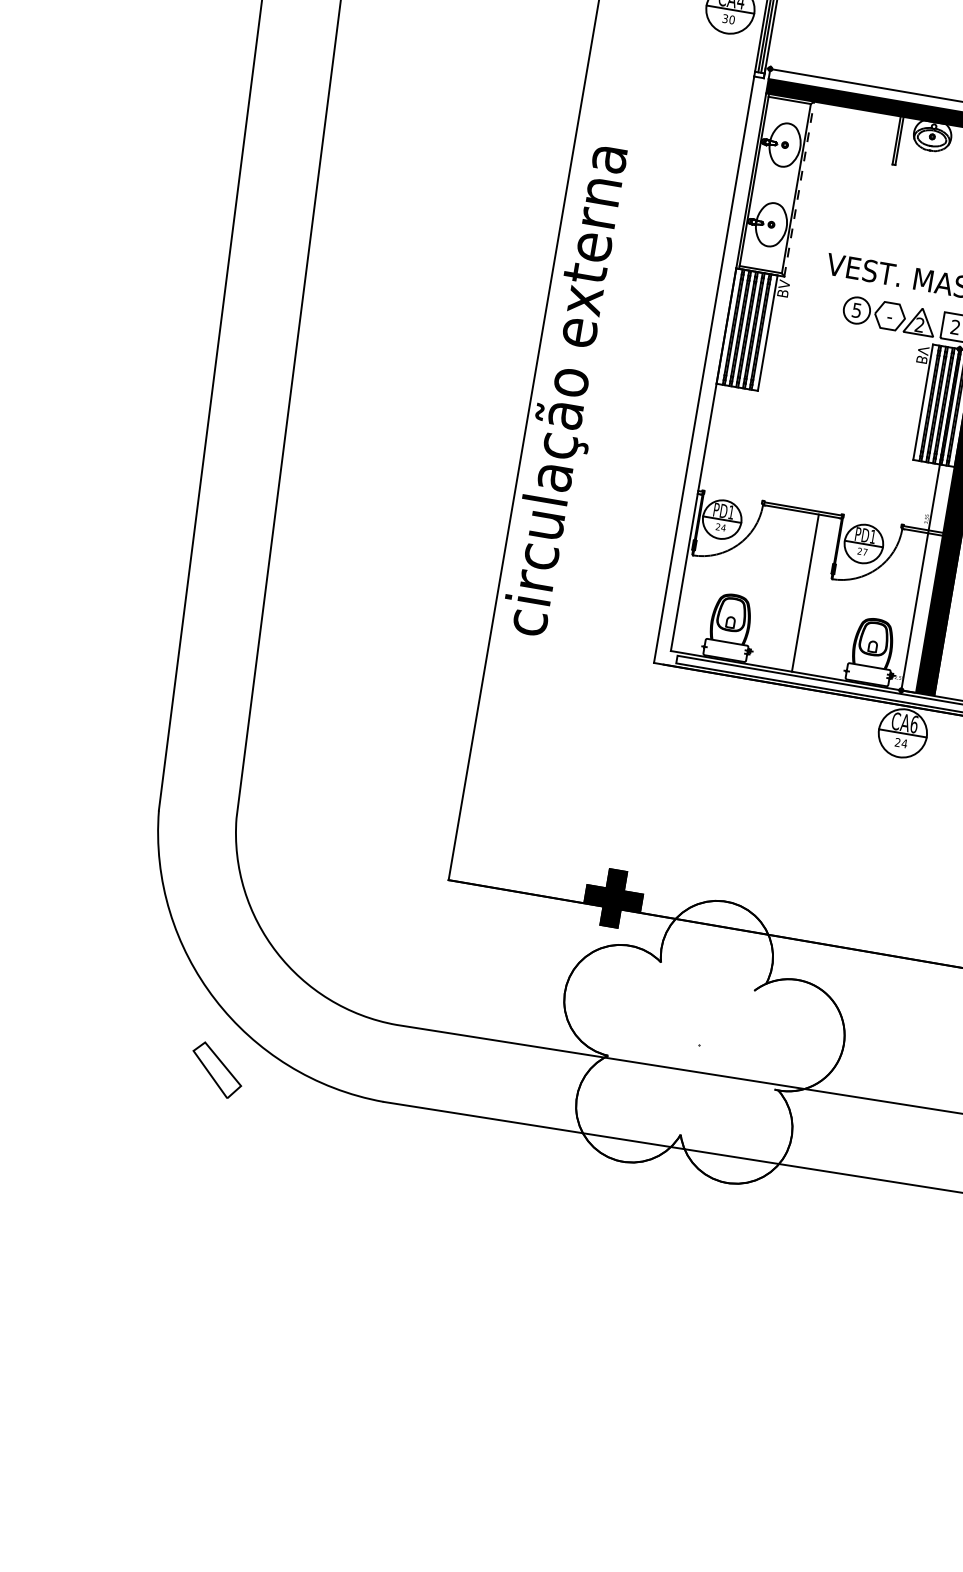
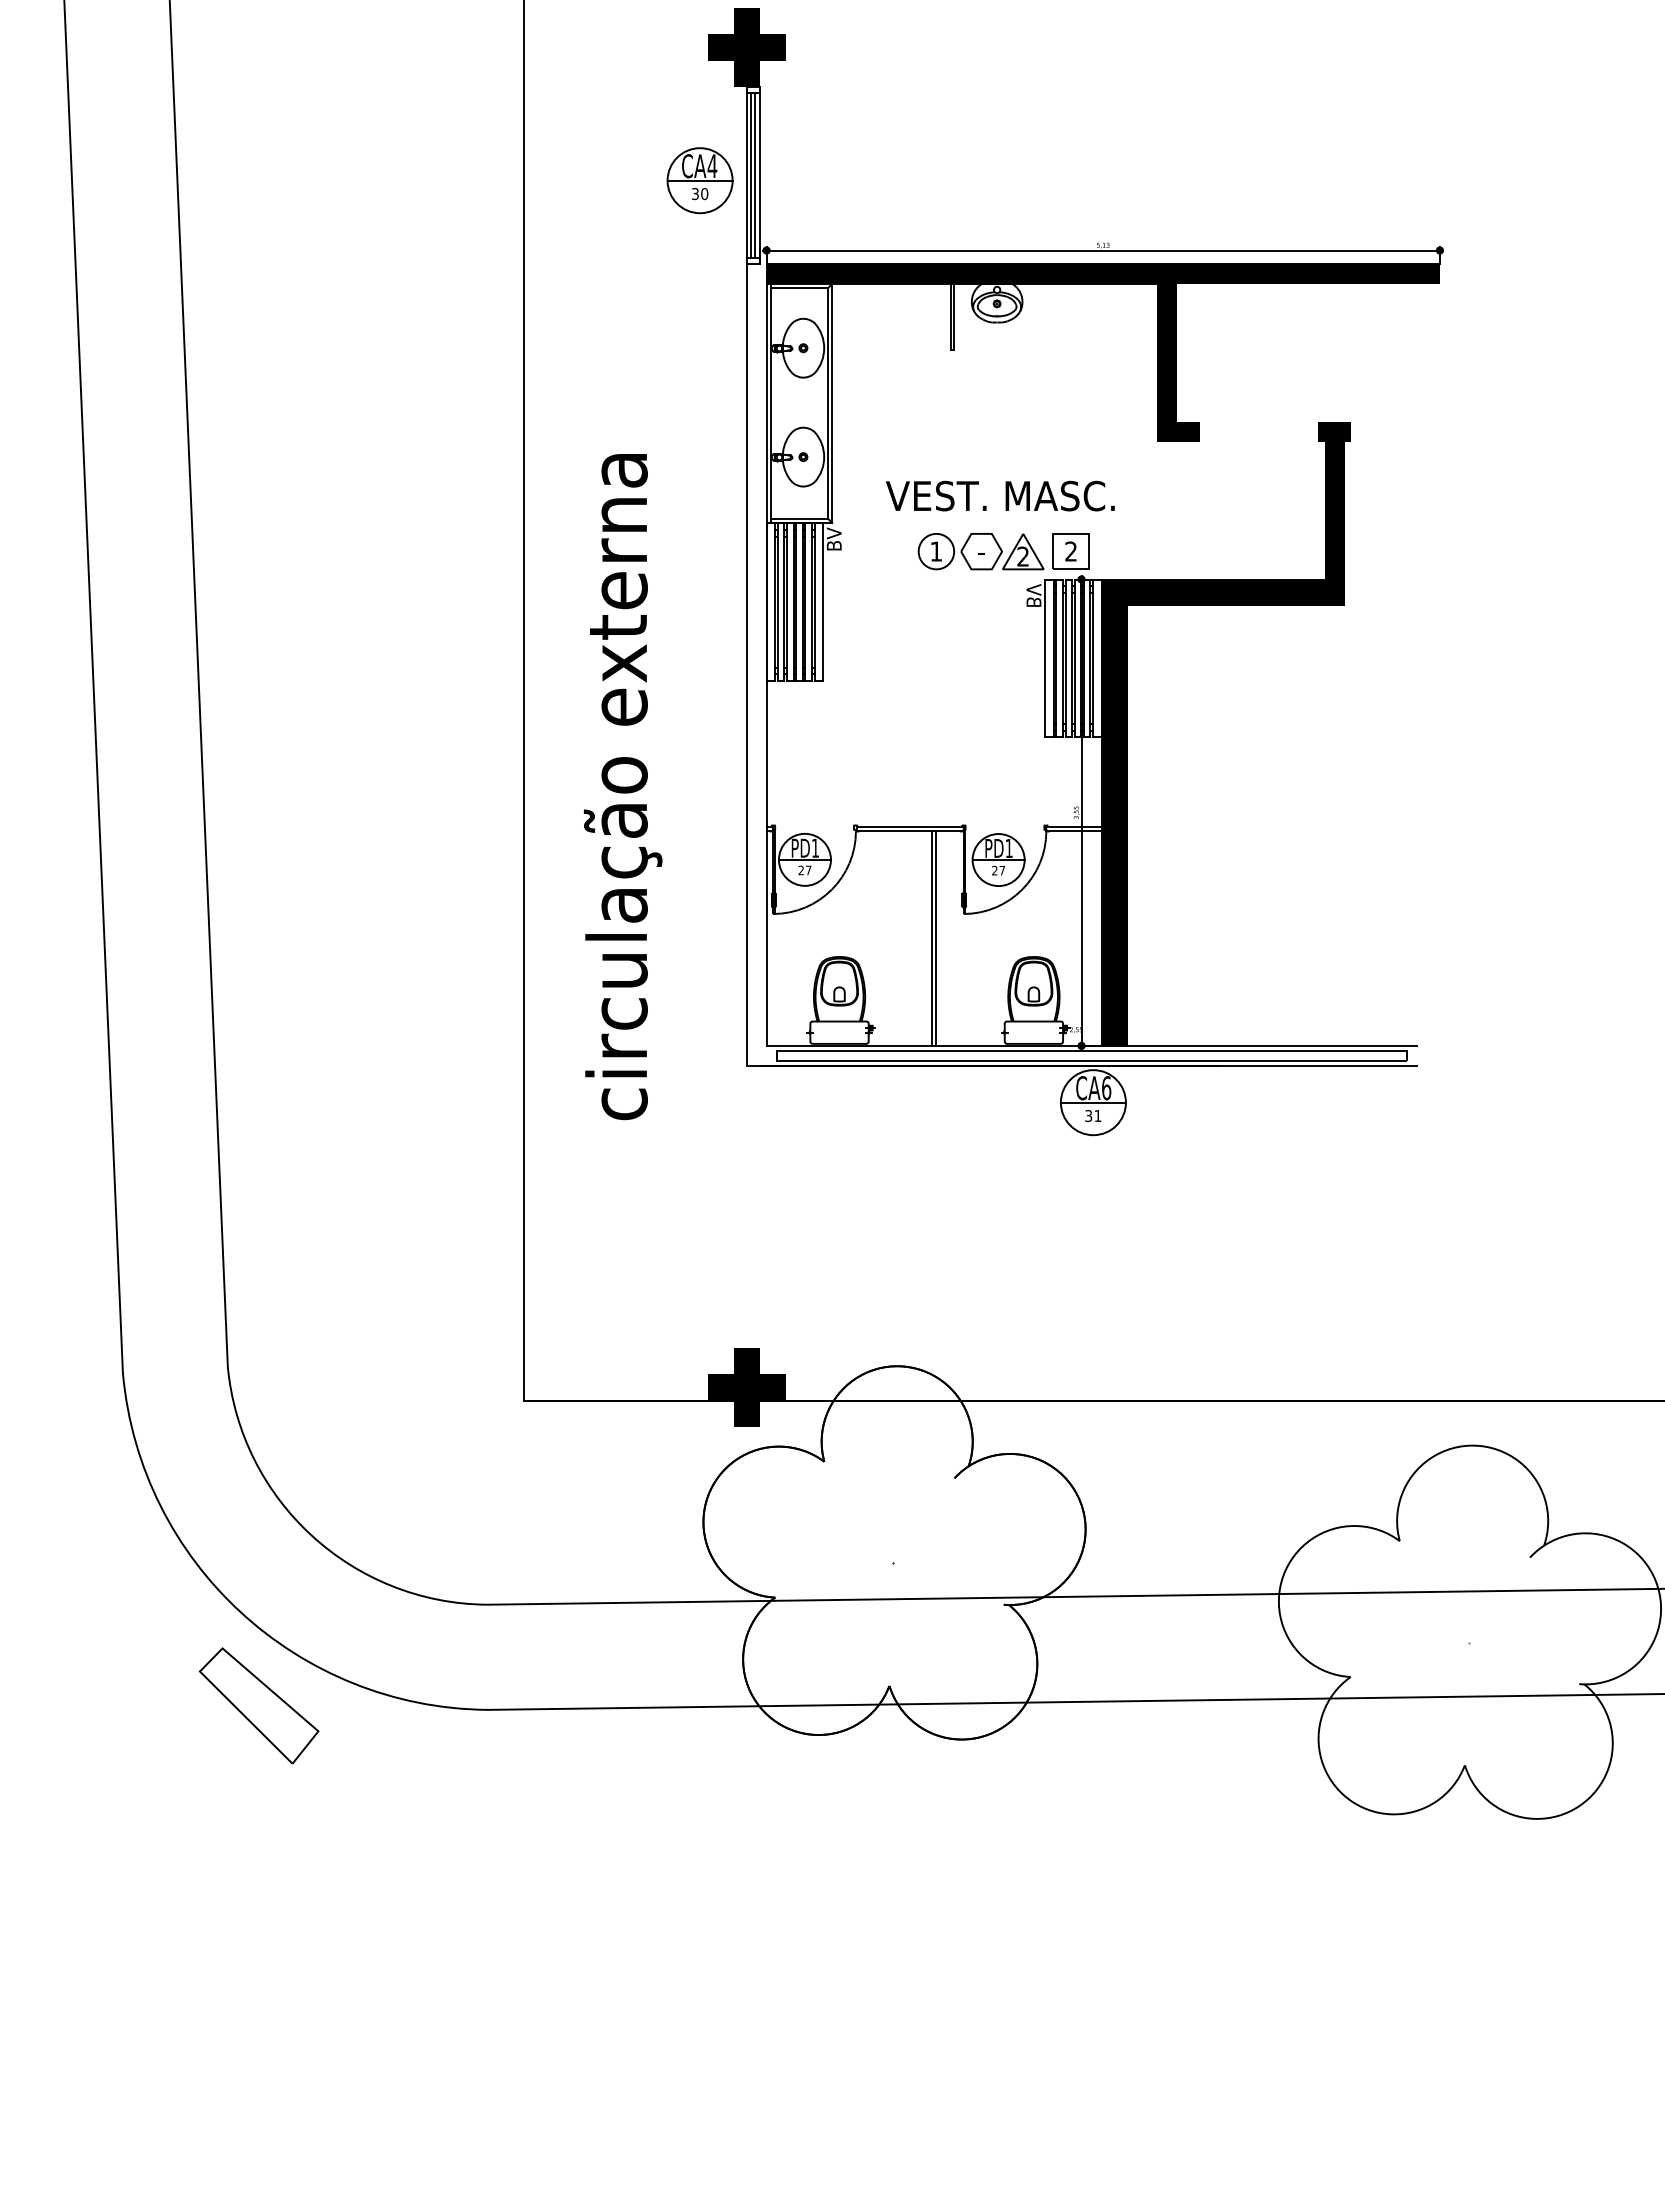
line: (799, 189) -> (832, 403), dashed -> solid
text: (856, 310) -> (935, 551), 5 -> 1
text: (569, 391) -> (623, 787), moved
text: (723, 527) -> (808, 870), 24 -> 27
line: (808, 593) -> (936, 938), added
text: (901, 743) -> (1093, 1116), 24 -> 31
part: (216, 1070) -> (258, 1705), size x1.67

